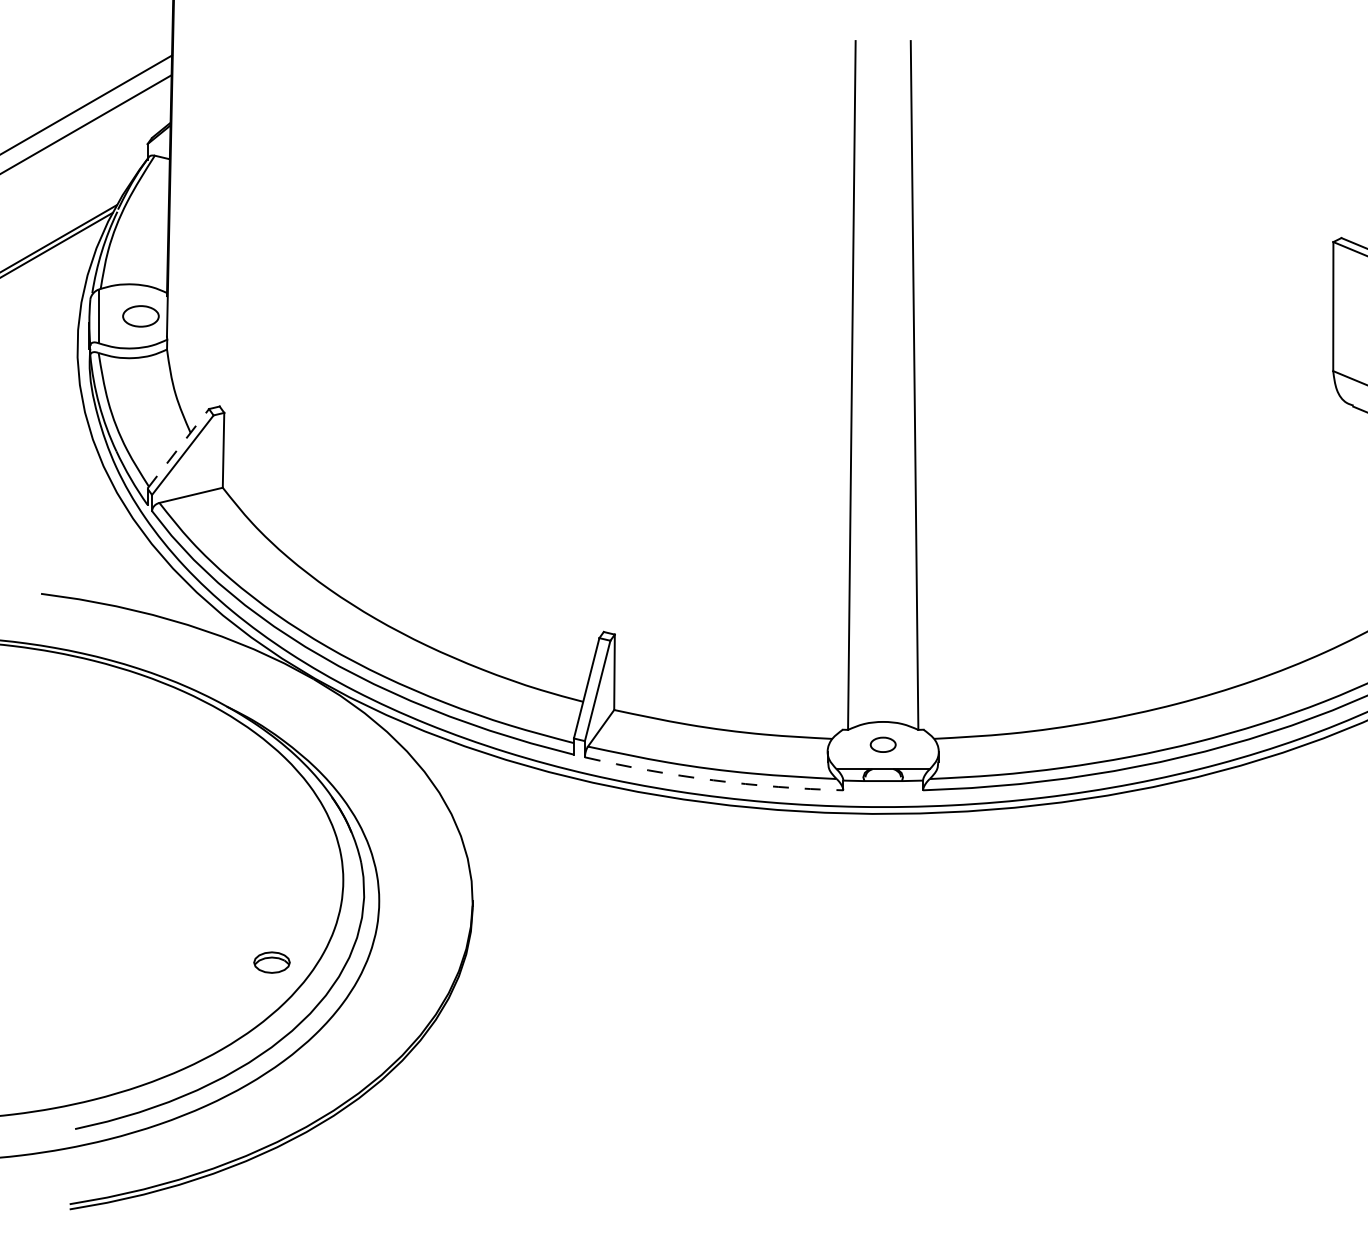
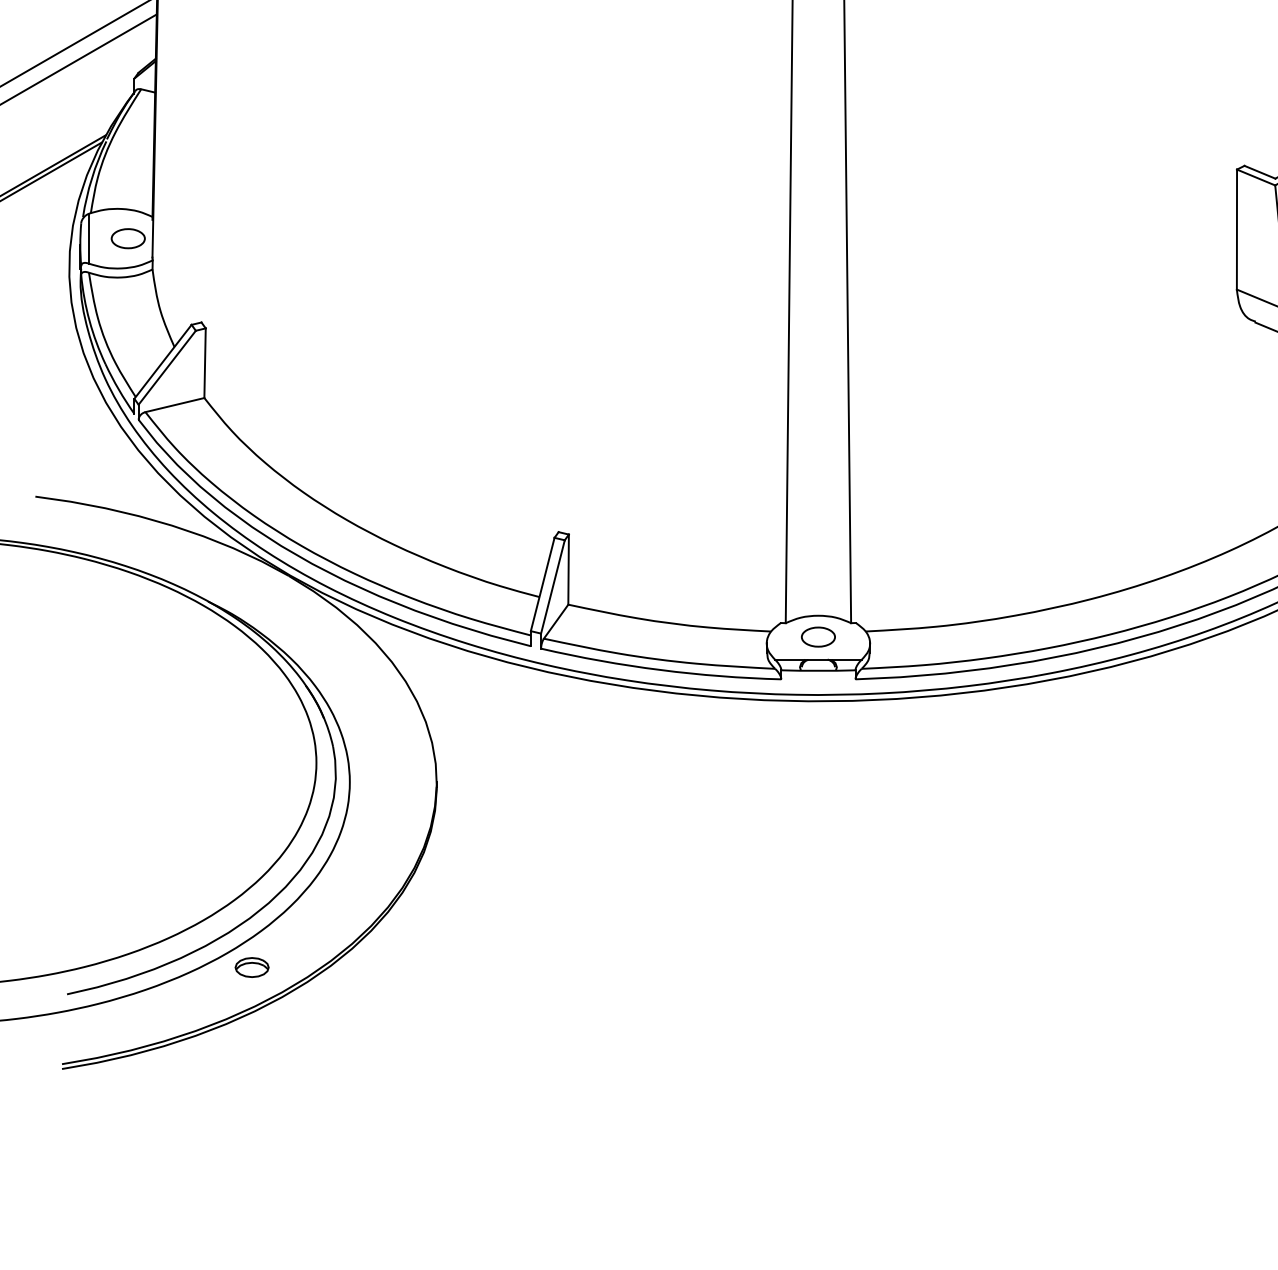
line: (178, 448) -> (163, 361), dashed -> solid
part: (883, 744) -> (818, 636), size x1.43
arc: (713, 780) -> (660, 670), dashed -> solid
part: (271, 962) -> (251, 967), moved

